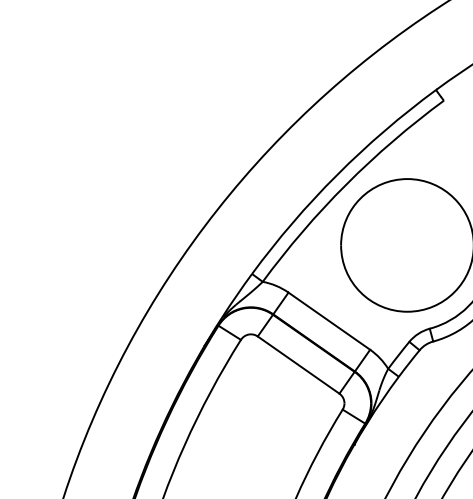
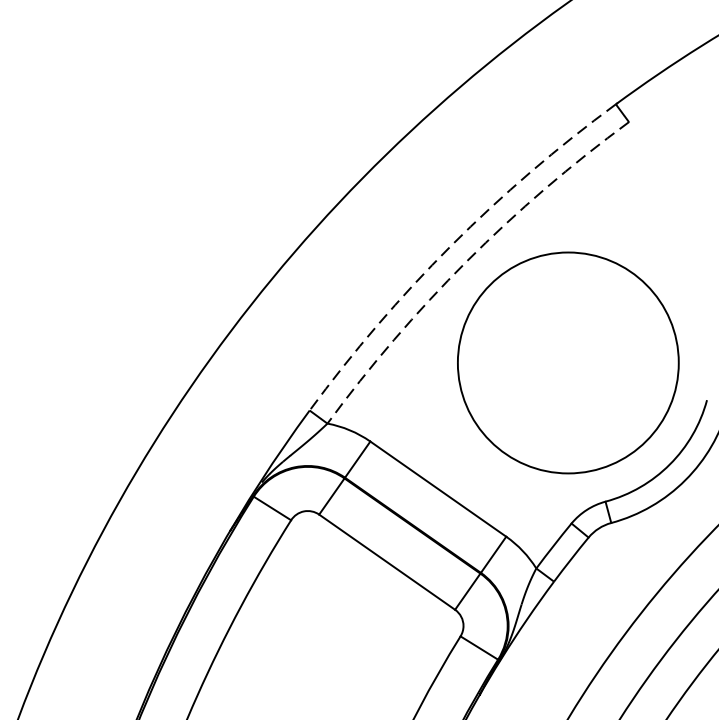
arc: (337, 175) -> (451, 246), solid -> dashed
arc: (346, 184) -> (466, 261), solid -> dashed

